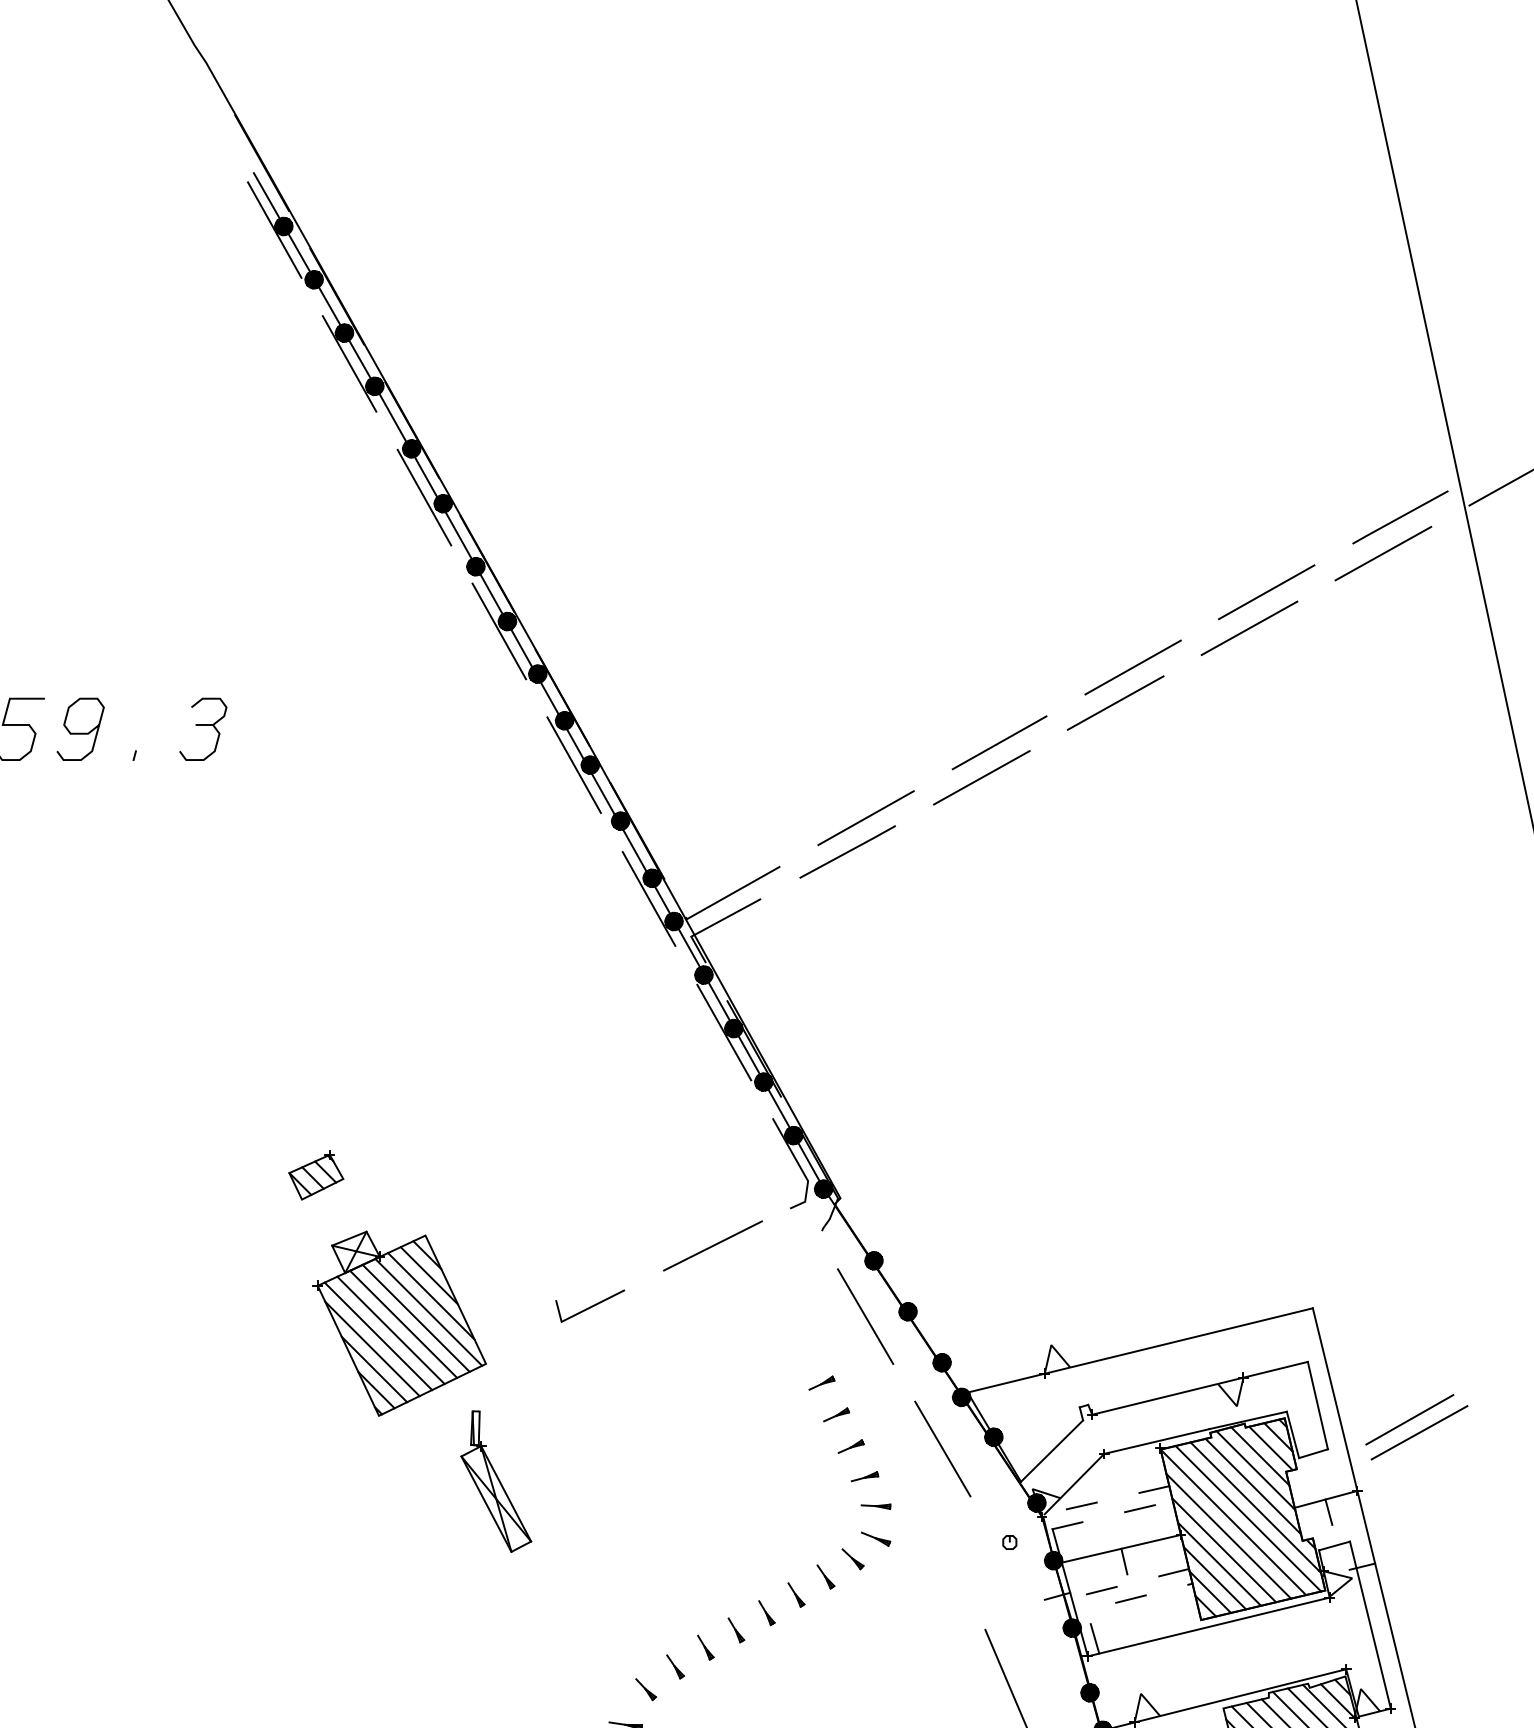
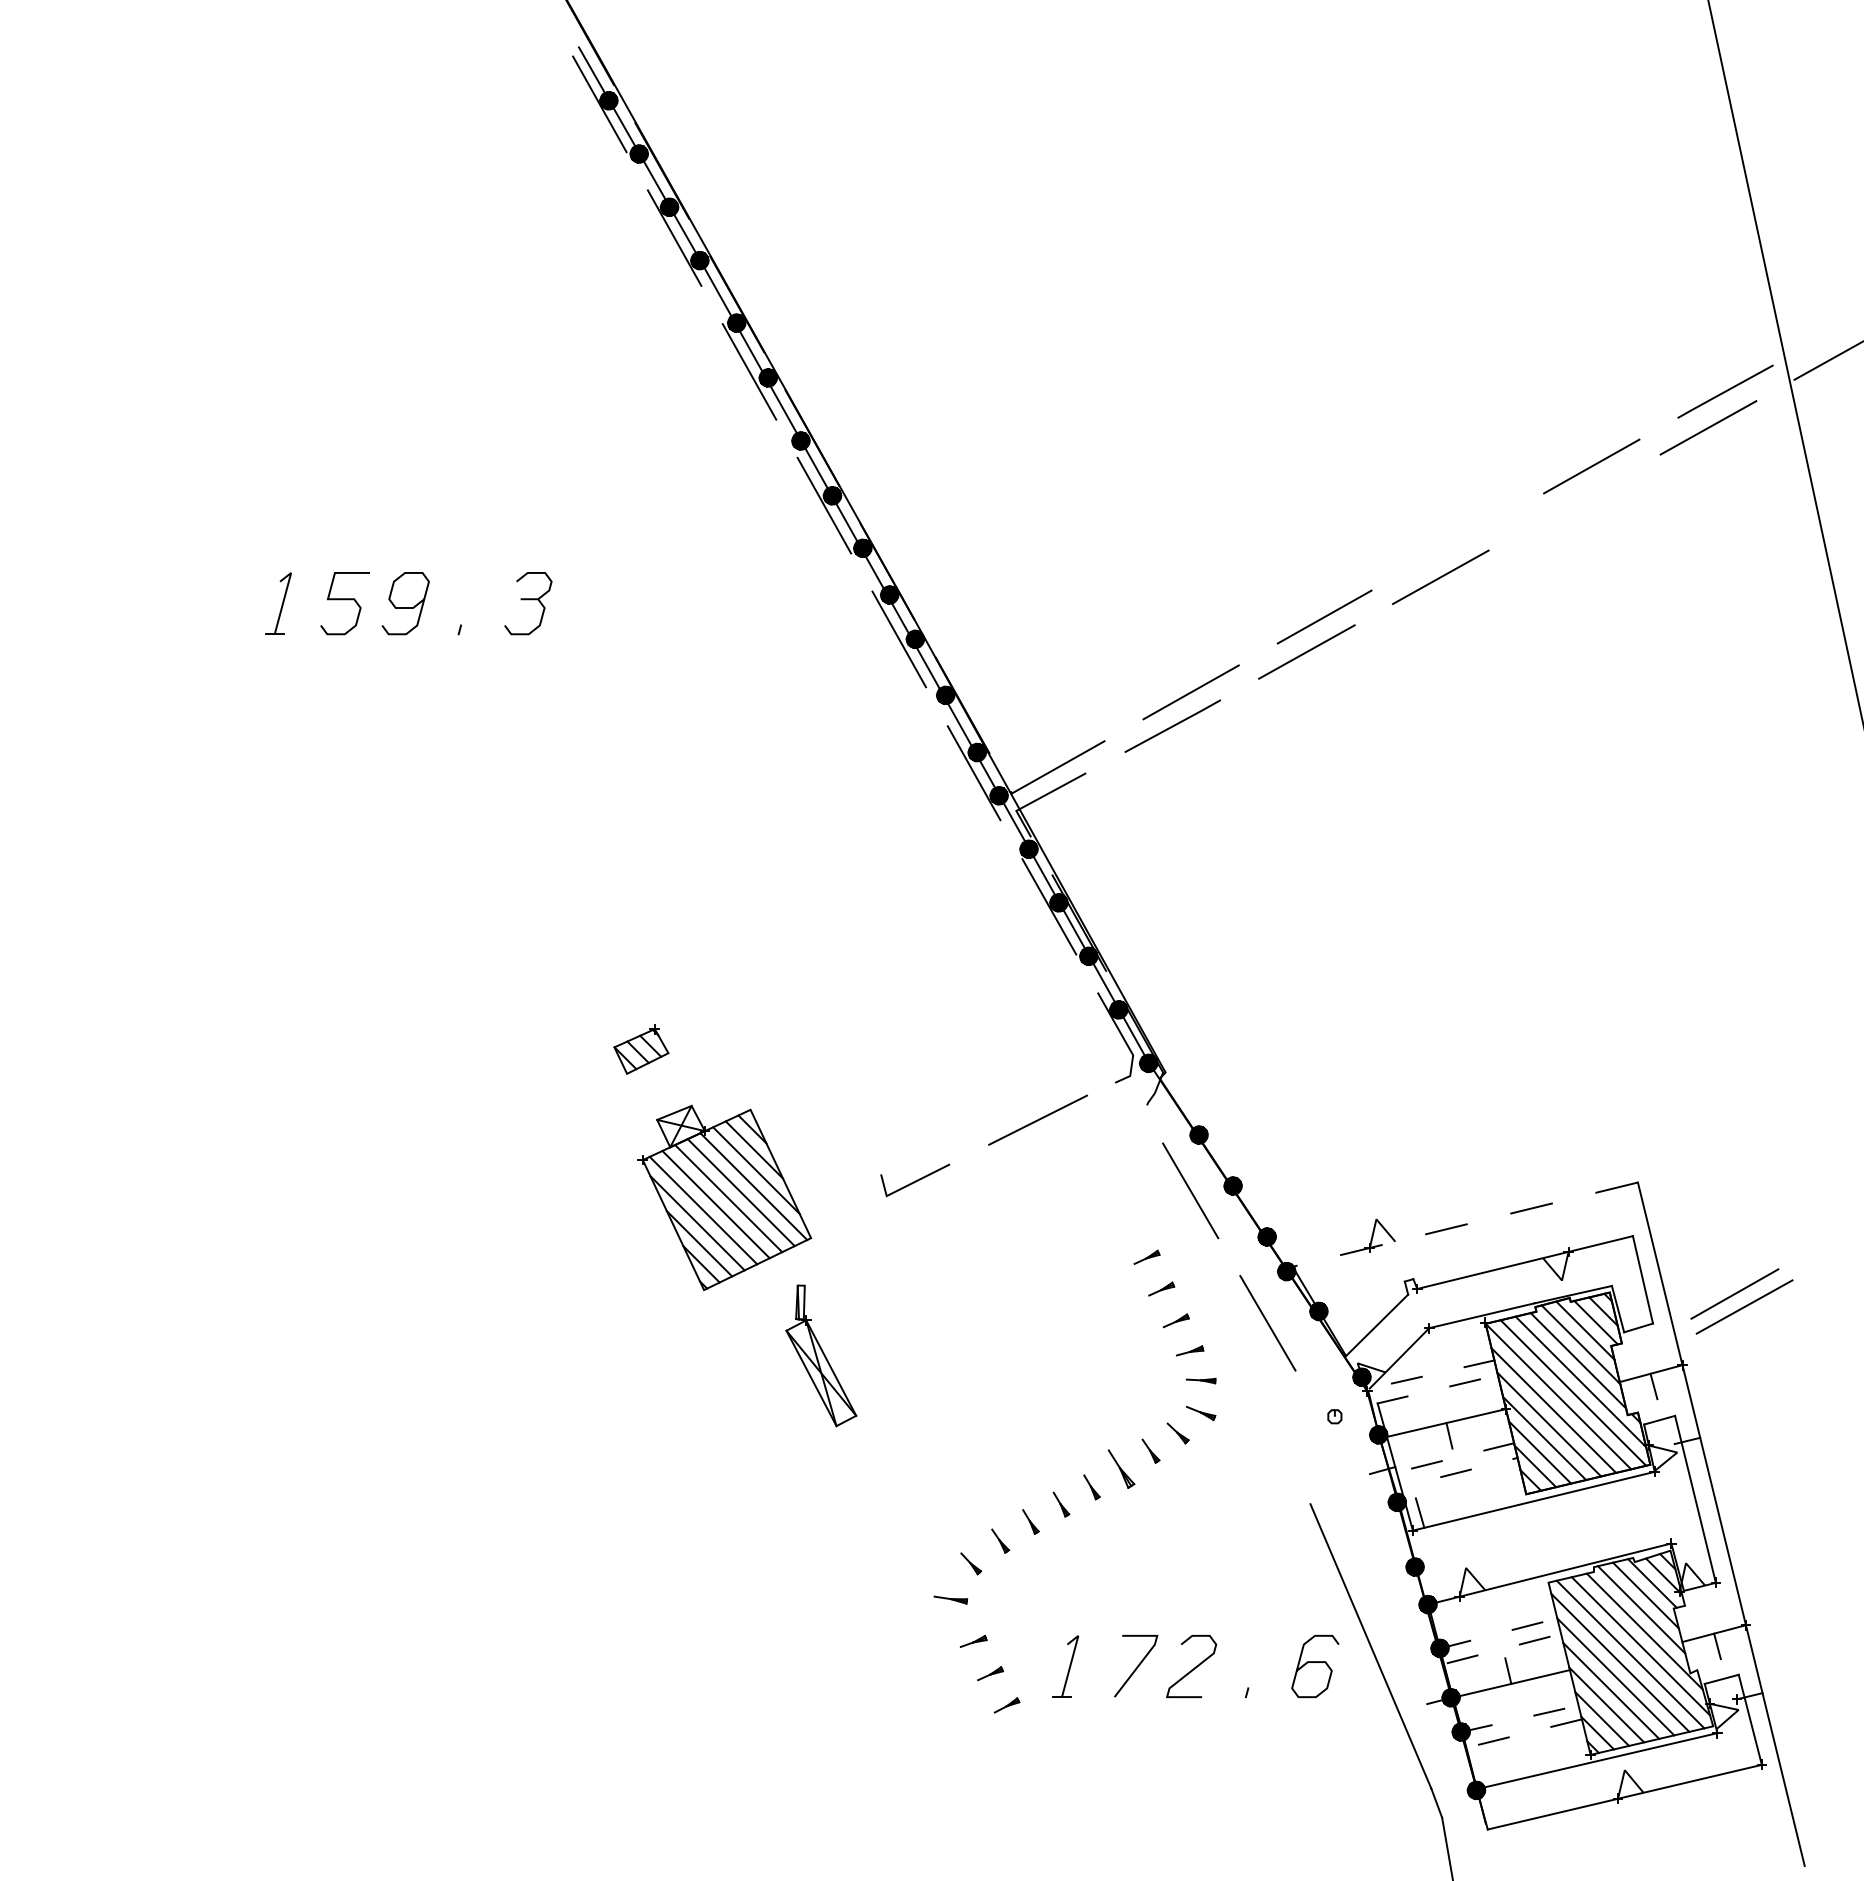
line: (1249, 628) -> (1574, 502), removed
line: (1132, 667) -> (1457, 541), removed
line: (1140, 1350) -> (1465, 1224), solid -> dashed
part: (796, 1595) -> (1121, 1469), size x1.6

